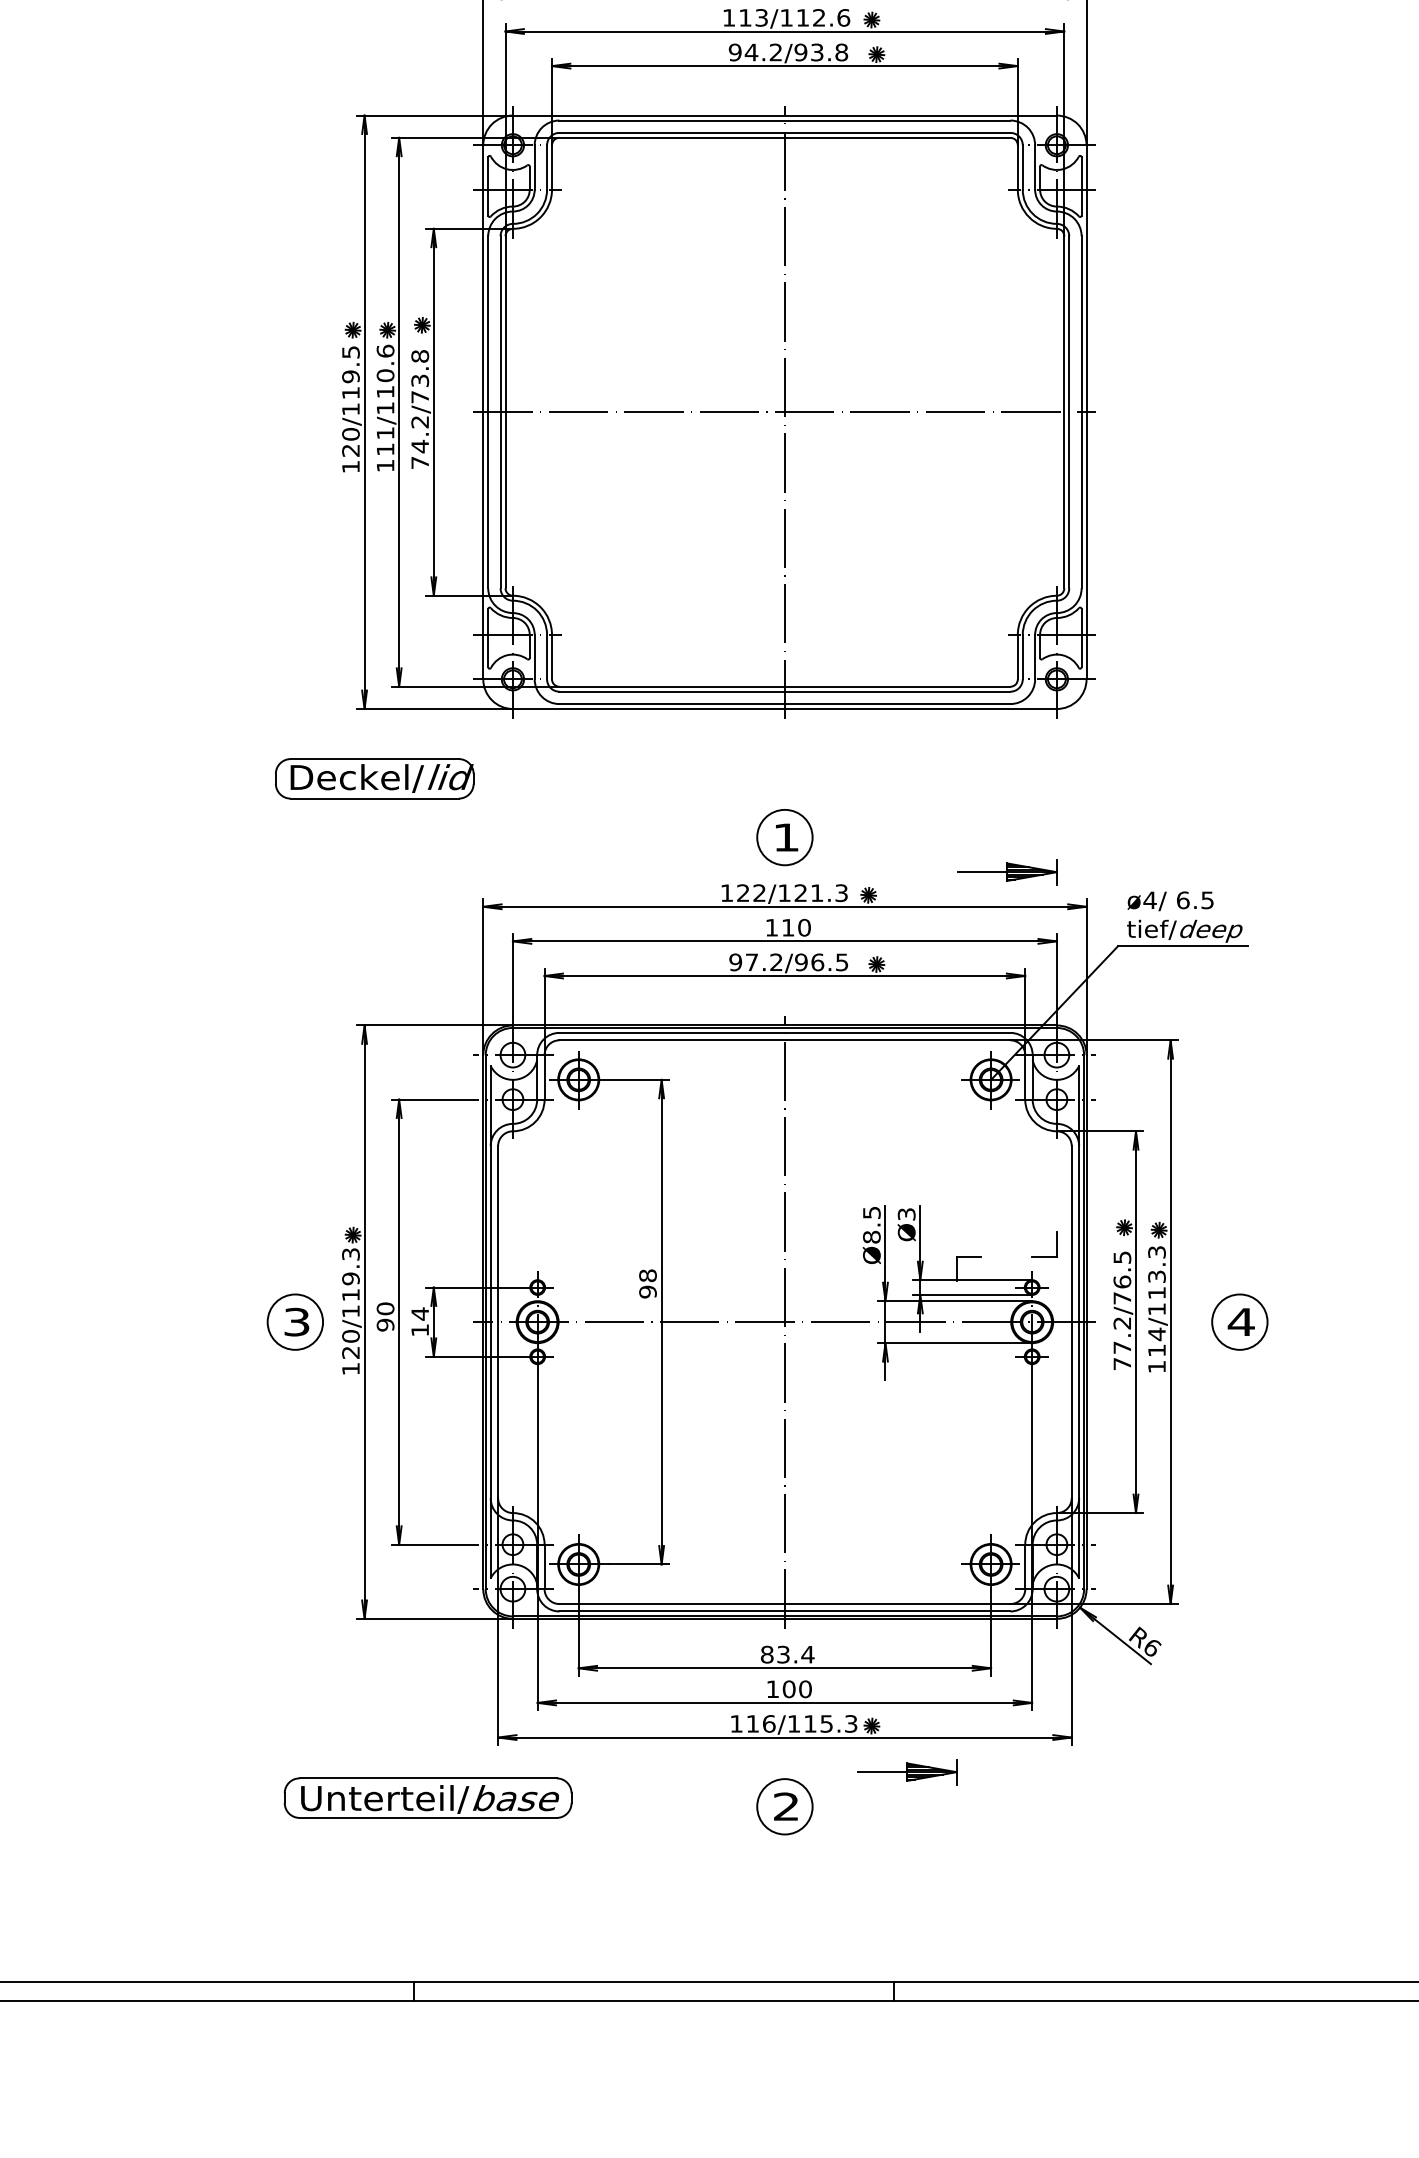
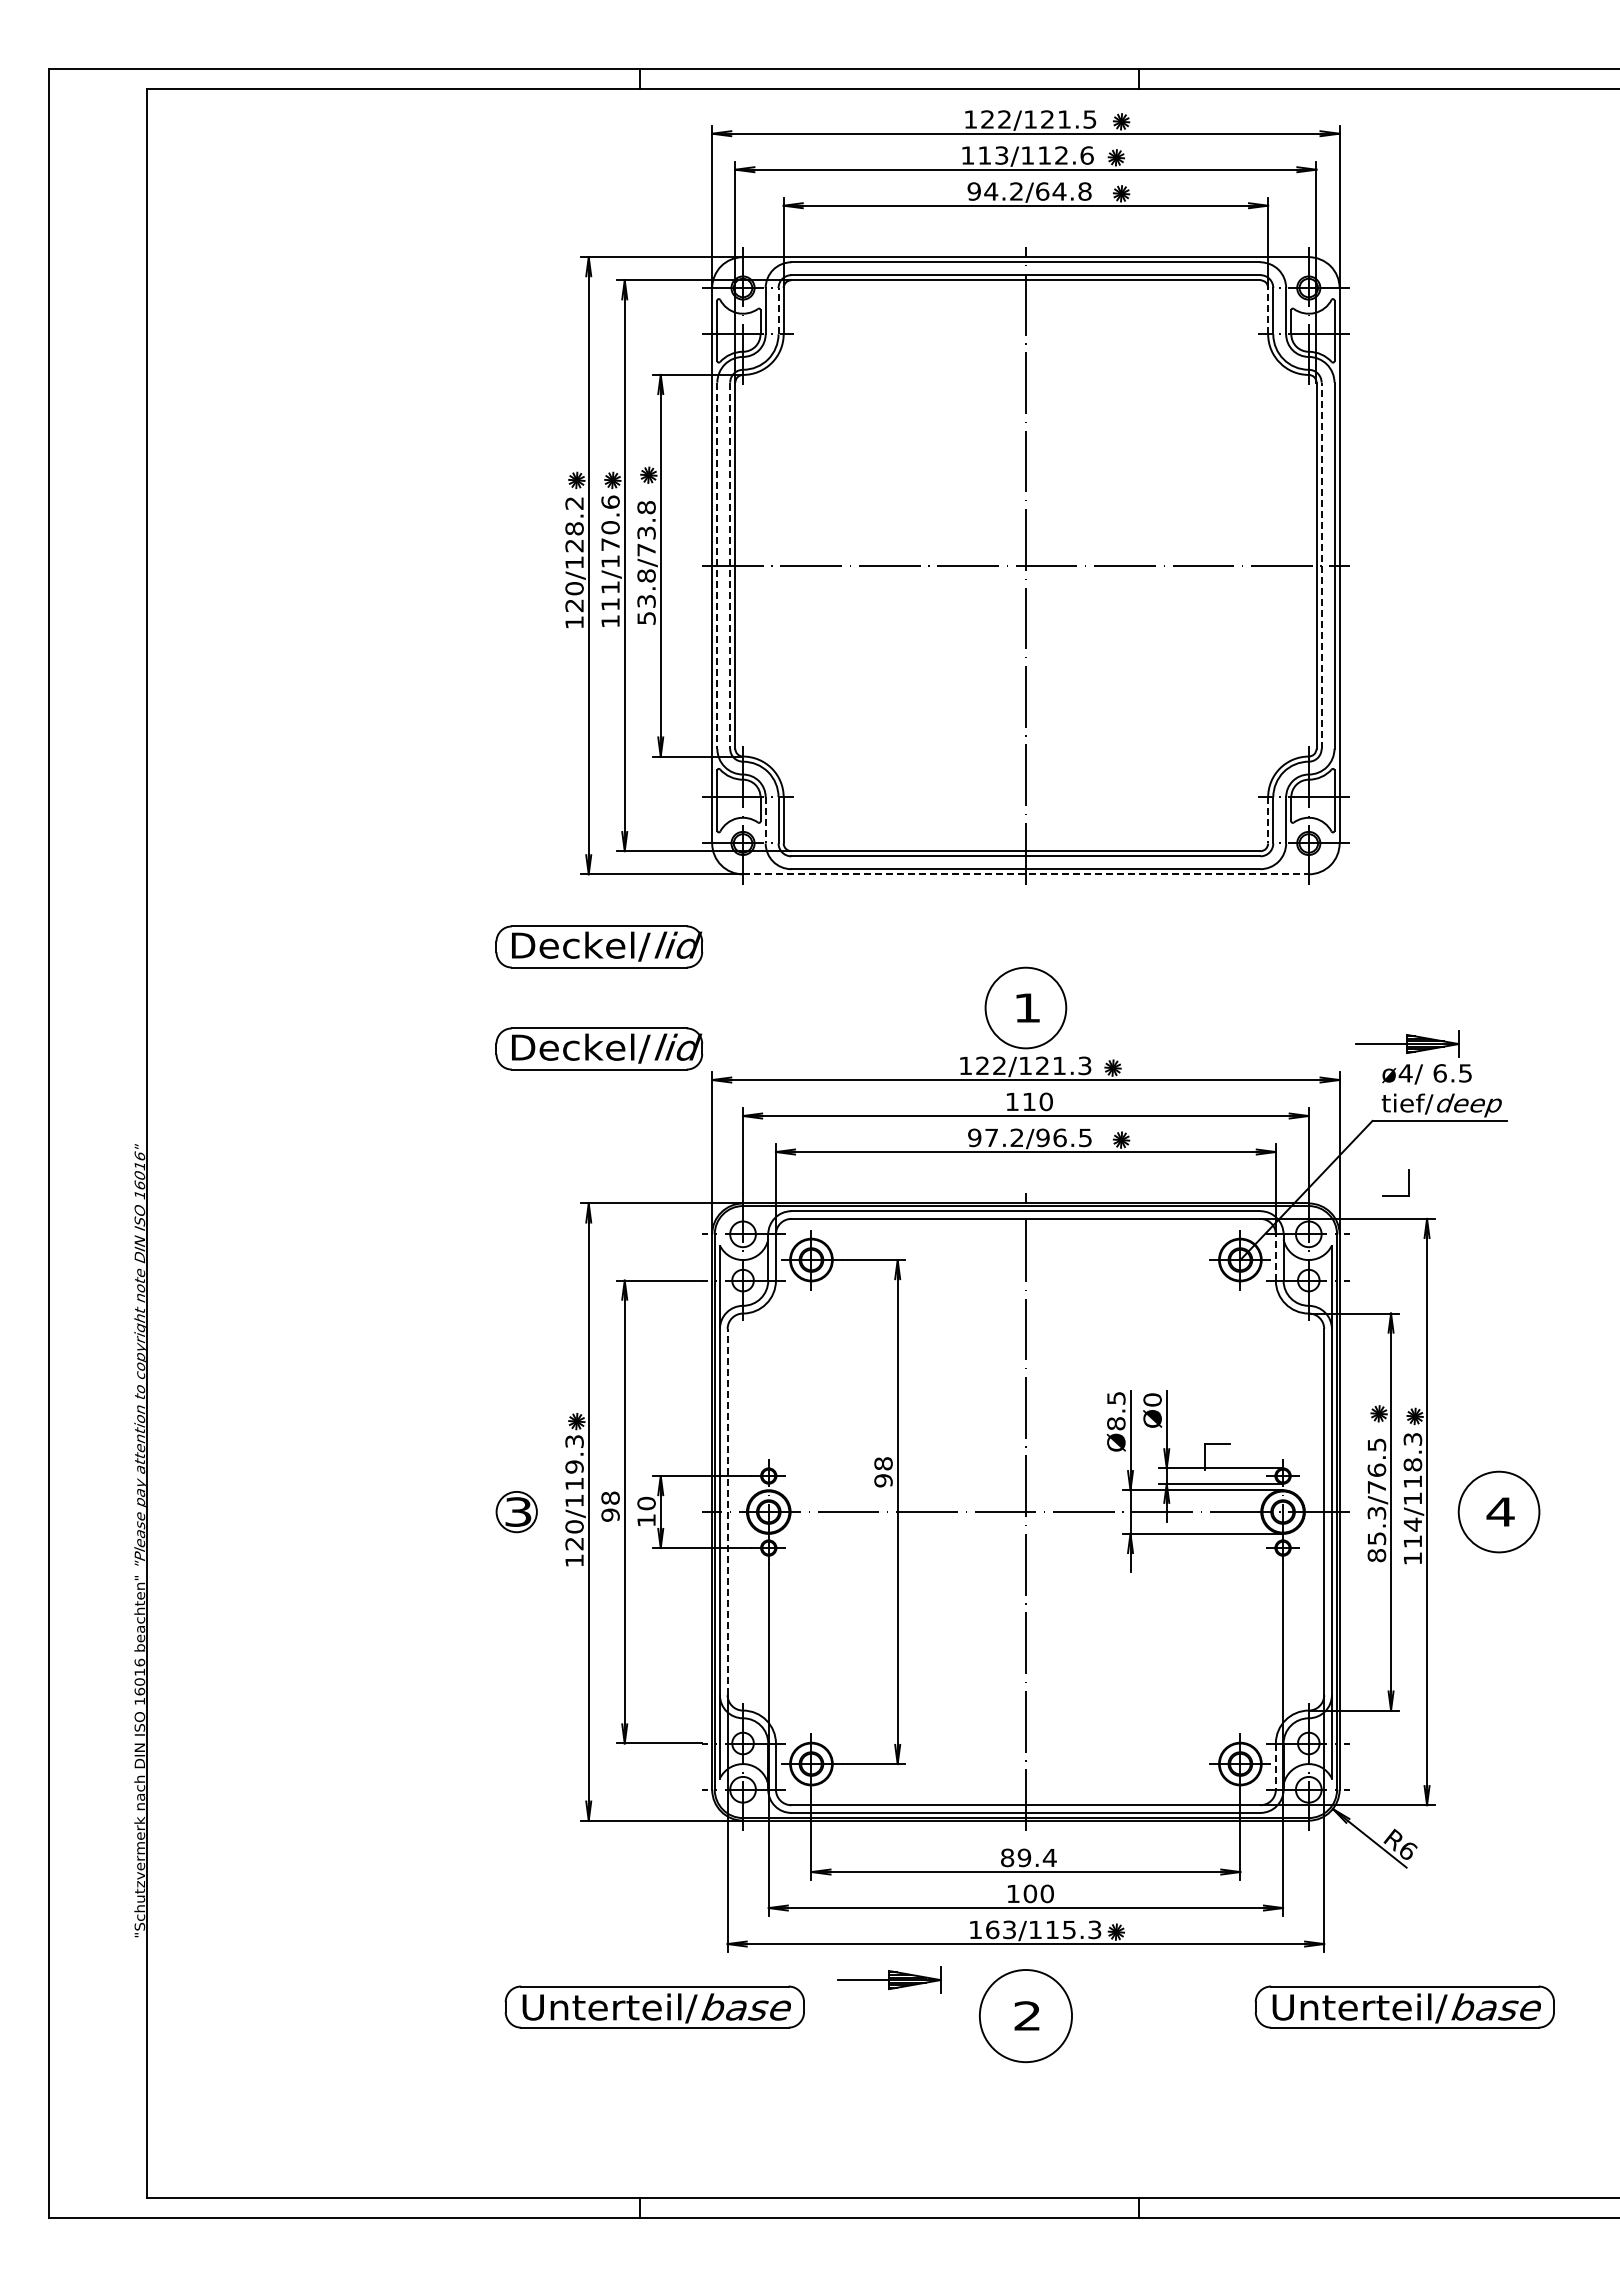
text: (809, 52) -> (1051, 191), 94.2/93.8 -> 94.2/64.8
line: (547, 166) -> (778, 310), solid -> dashed
line: (1018, 166) -> (1268, 310), solid -> dashed
text: (350, 372) -> (574, 524), 120/119.5 -> 120/128.2
text: (385, 391) -> (610, 544), 111/110.6 -> 111/170.6
line: (1069, 412) -> (1321, 565), solid -> dashed
line: (488, 413) -> (717, 566), solid -> dashed
line: (500, 413) -> (730, 566), solid -> dashed
text: (420, 441) -> (646, 596), 74.2/73.8 -> 53.8/73.8
line: (534, 657) -> (765, 820), solid -> dashed
line: (1018, 657) -> (1268, 820), solid -> dashed
line: (784, 709) -> (1025, 874), solid -> dashed
circle: (784, 837) -> (1025, 1007), size x1.4
part: (1007, 871) -> (1407, 1043), moved
part: (374, 876) -> (599, 1048), added
line: (1024, 1077) -> (1275, 1257), solid -> dashed
text: (906, 1213) -> (1152, 1399), Ø3 -> Ø0
part: (1056, 1243) -> (1408, 1182), moved
text: (1156, 1276) -> (1412, 1464), 114/113.3 -> 114/118.3
text: (385, 1308) -> (610, 1497), 90 -> 98
text: (420, 1313) -> (646, 1503), 14 -> 10
circle: (295, 1321) -> (516, 1511), size x0.7
line: (497, 1321) -> (727, 1511), solid -> dashed
circle: (1239, 1321) -> (1498, 1511), size x1.4
text: (1122, 1343) -> (1376, 1534), 77.2/76.5 -> 85.3/76.5
line: (1024, 1567) -> (1275, 1767), solid -> dashed
text: (783, 1654) -> (1024, 1857), 83.4 -> 89.4
text: (761, 1723) -> (1001, 1929), 116/115.3 -> 163/115.3
part: (907, 1771) -> (889, 1979), moved
part: (1148, 1797) -> (1404, 2006), added
circle: (784, 1806) -> (1025, 2015), size x1.6

